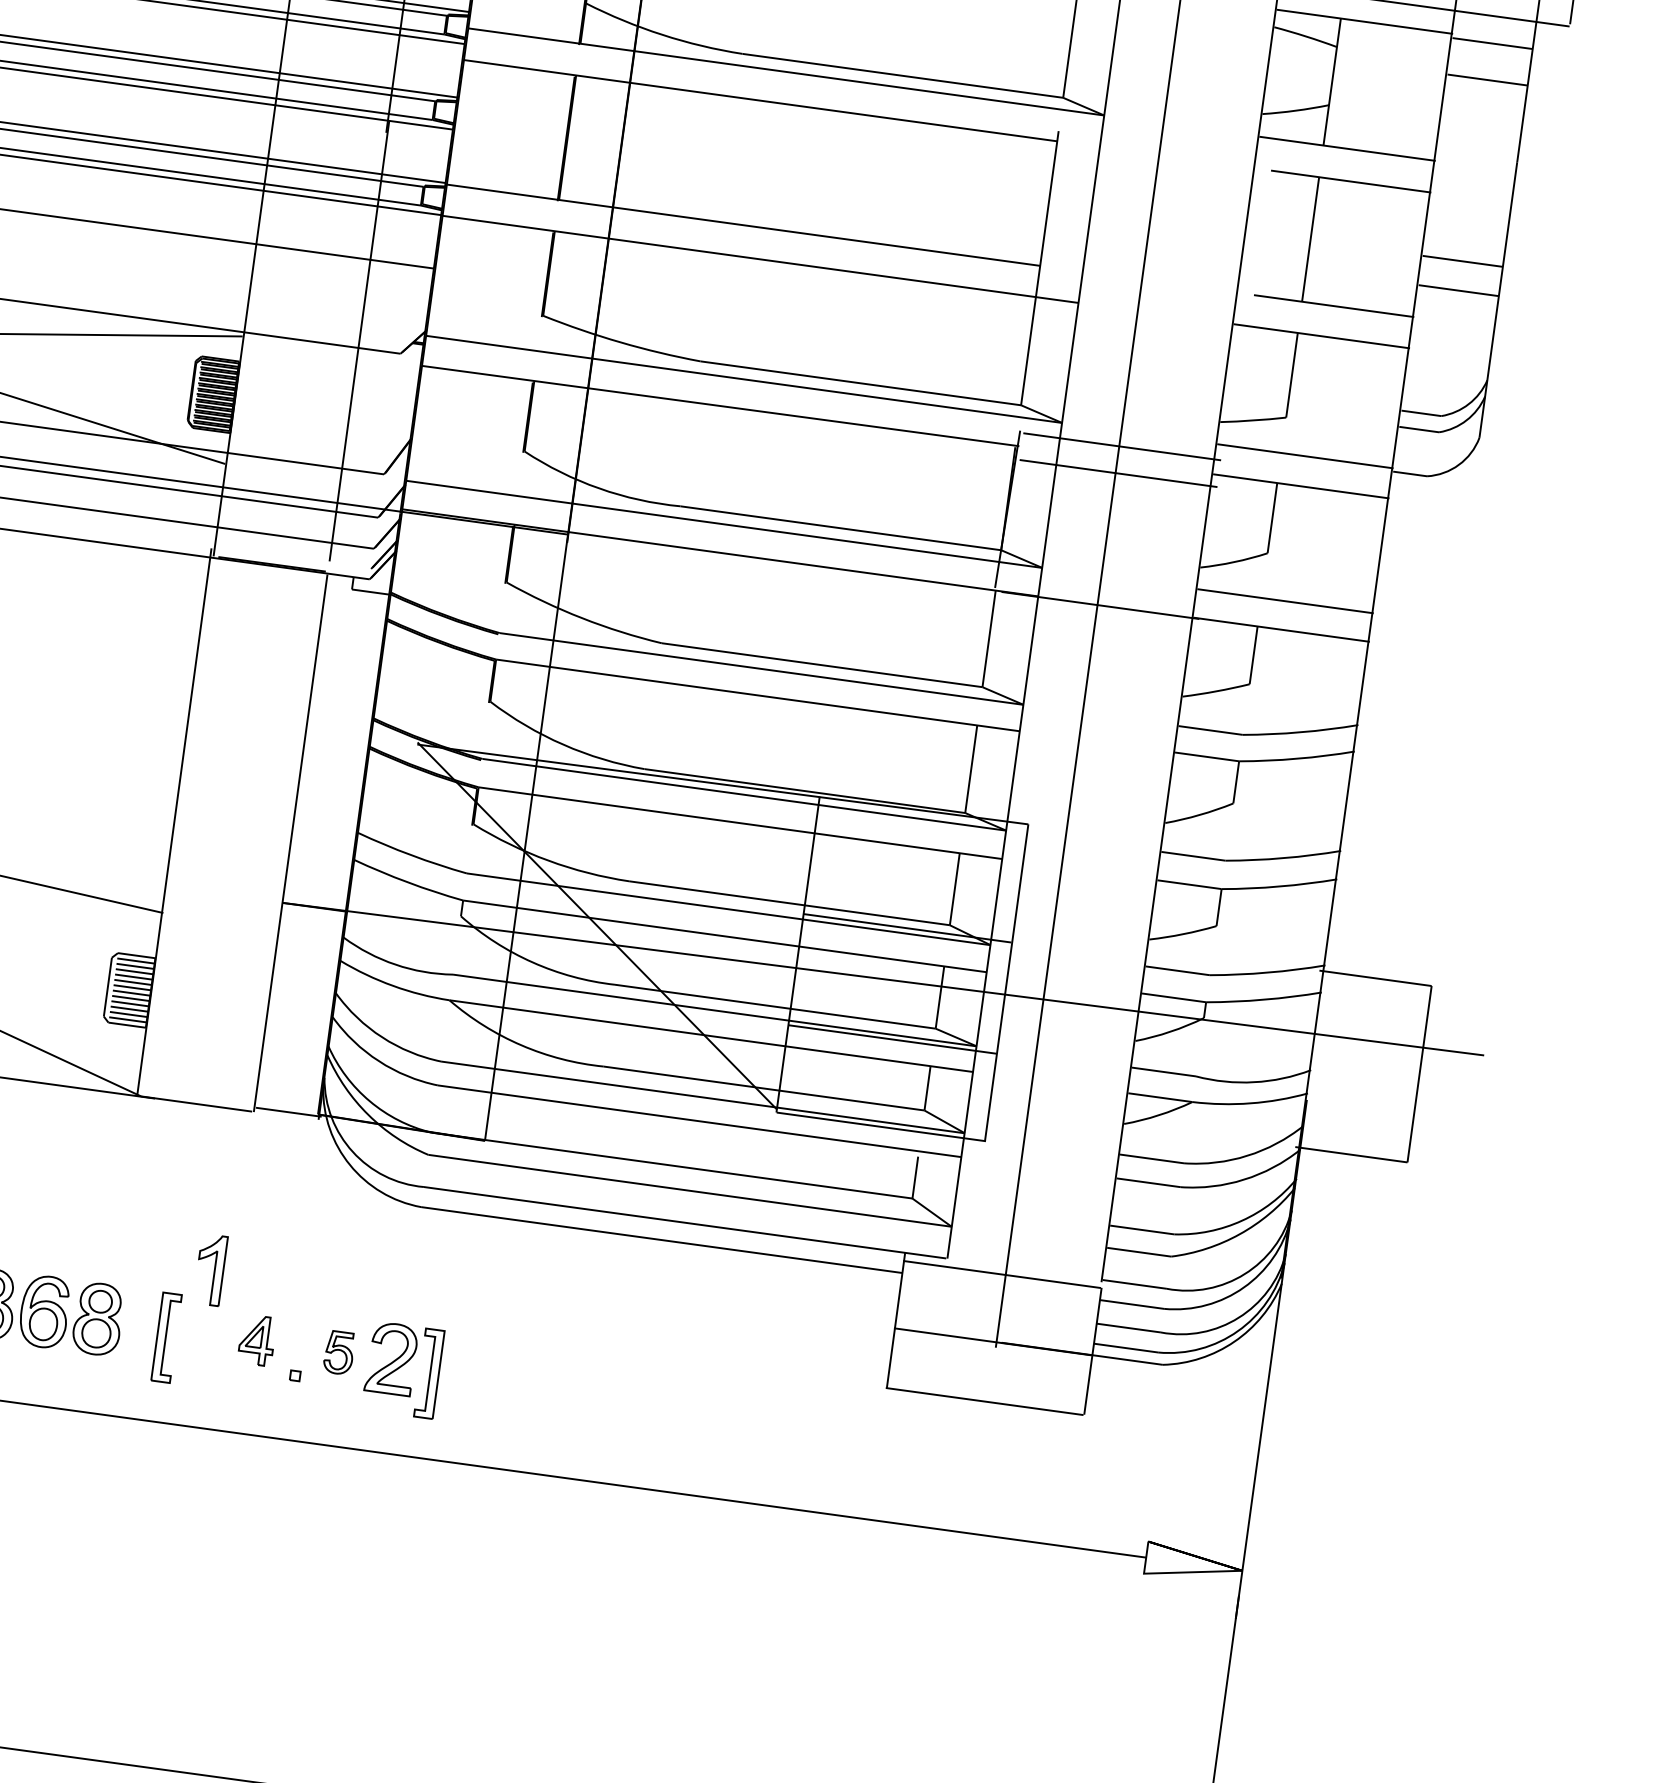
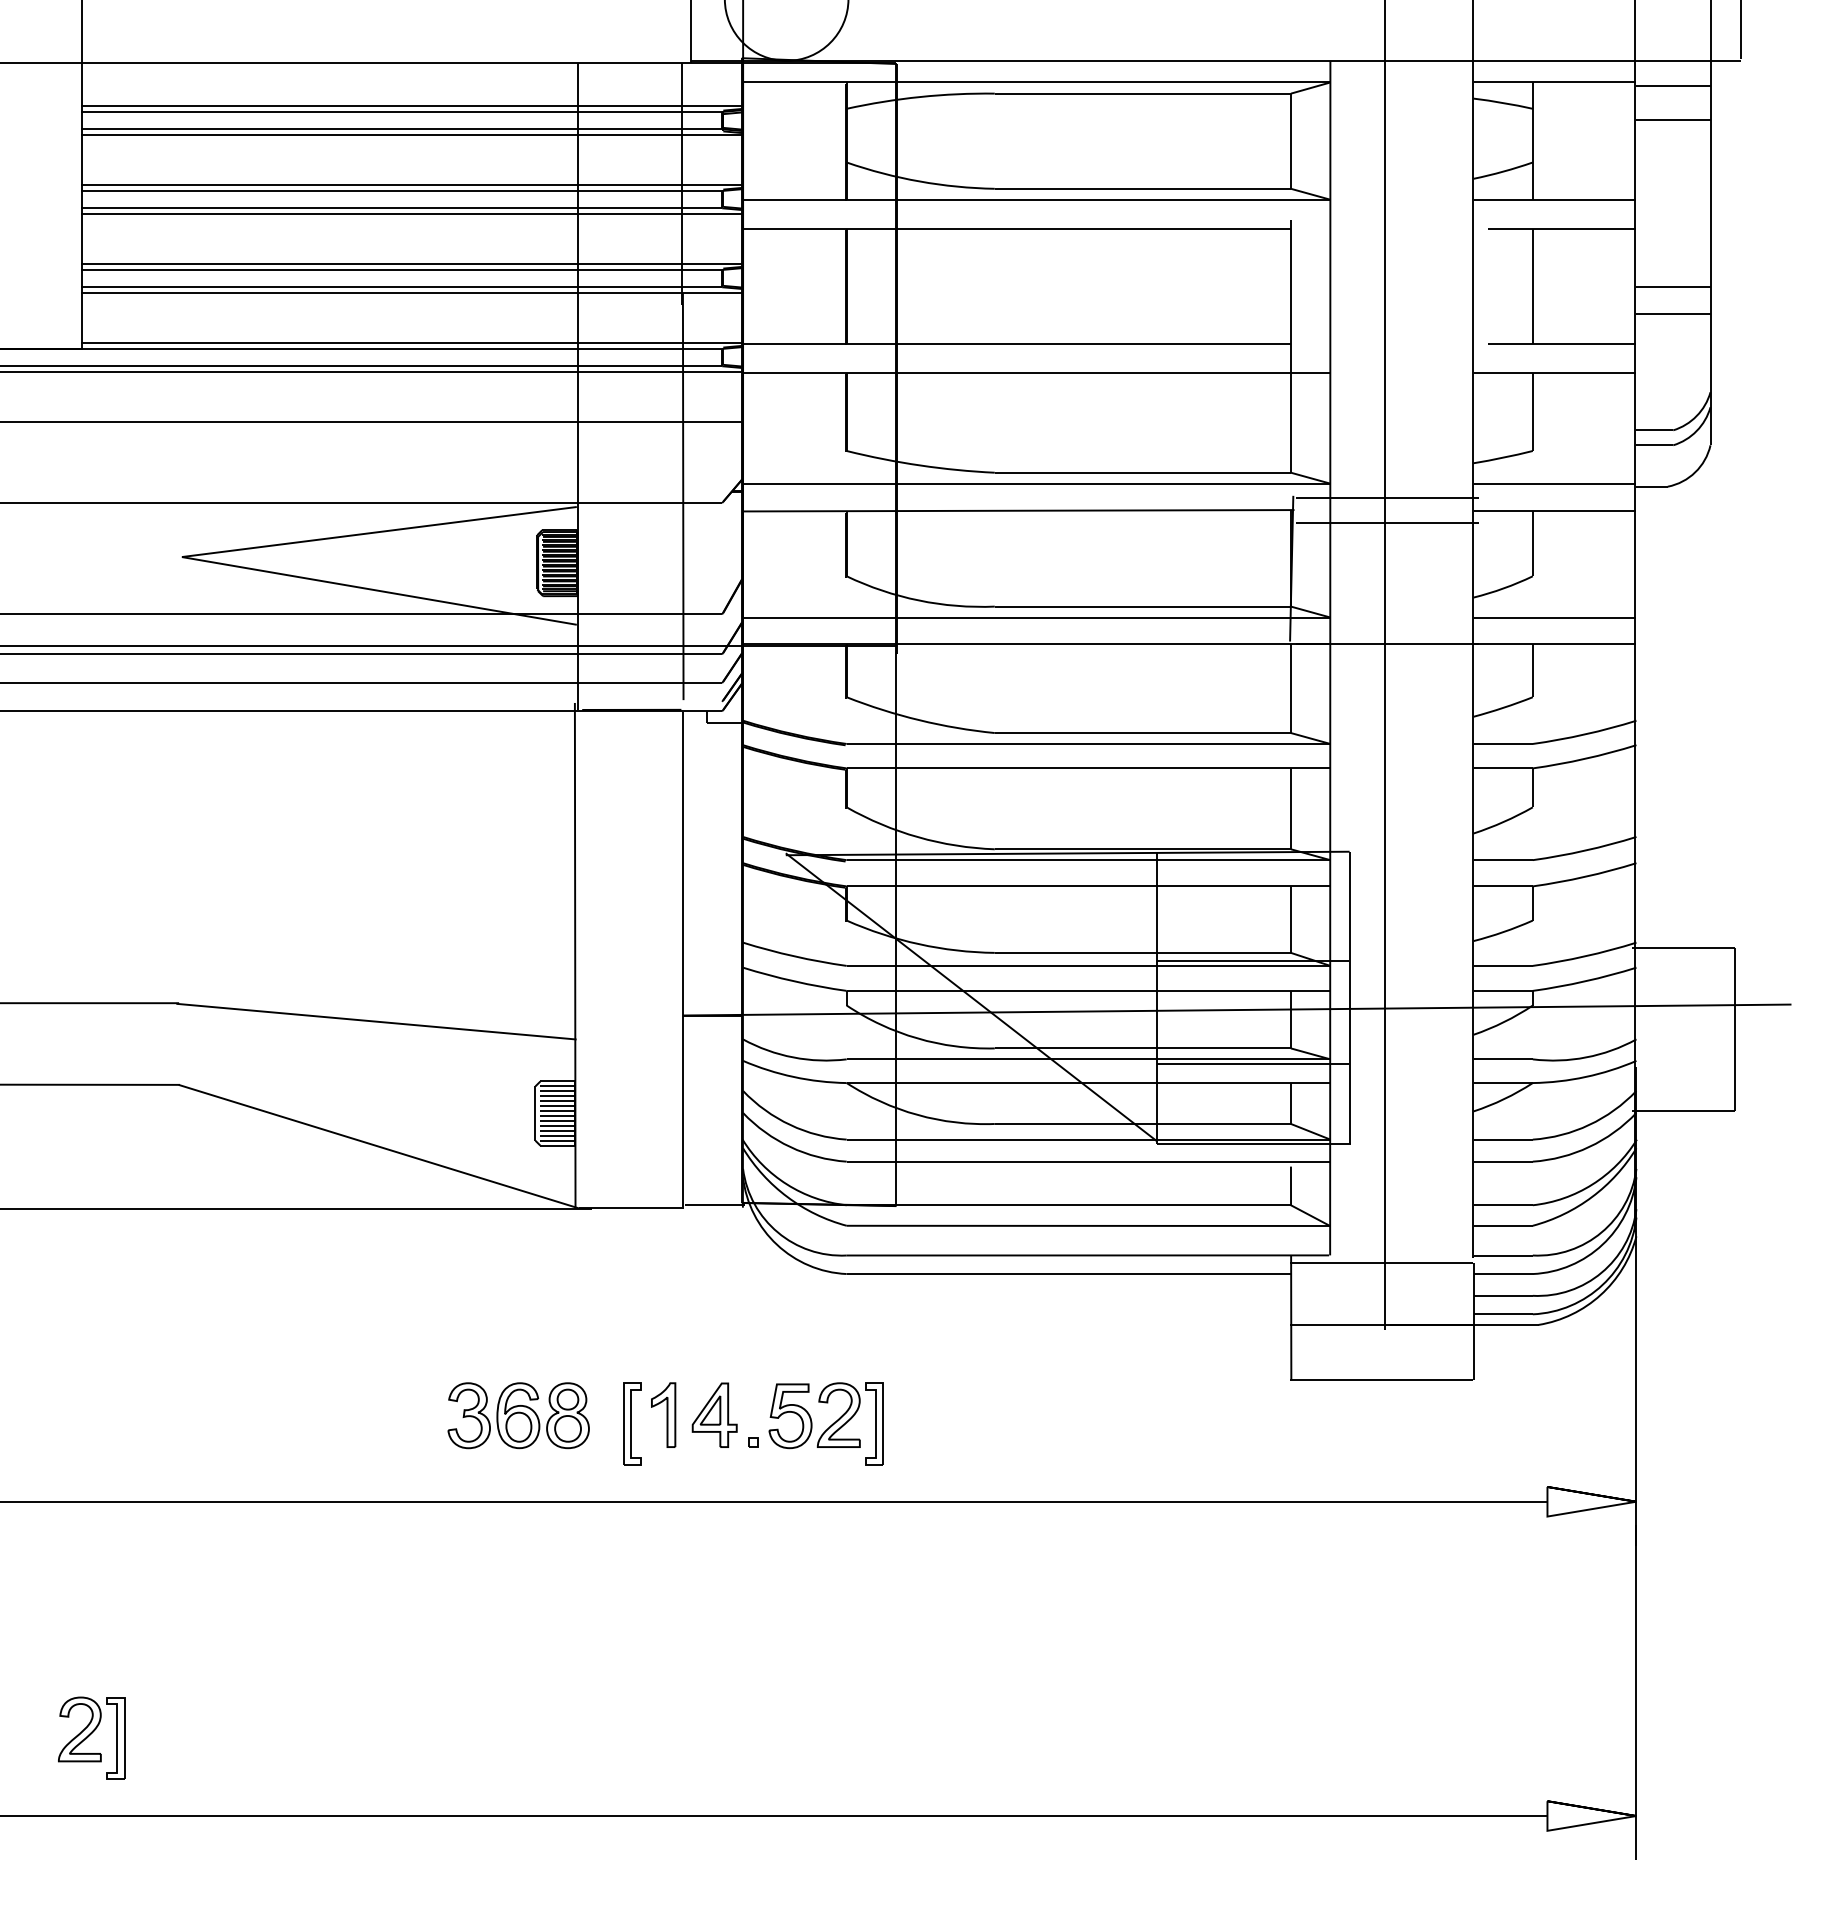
part: (210, 1269) -> (663, 1414), moved
part: (257, 1339) -> (714, 1414), size x1.43
part: (339, 1353) -> (790, 1416), size x1.67

